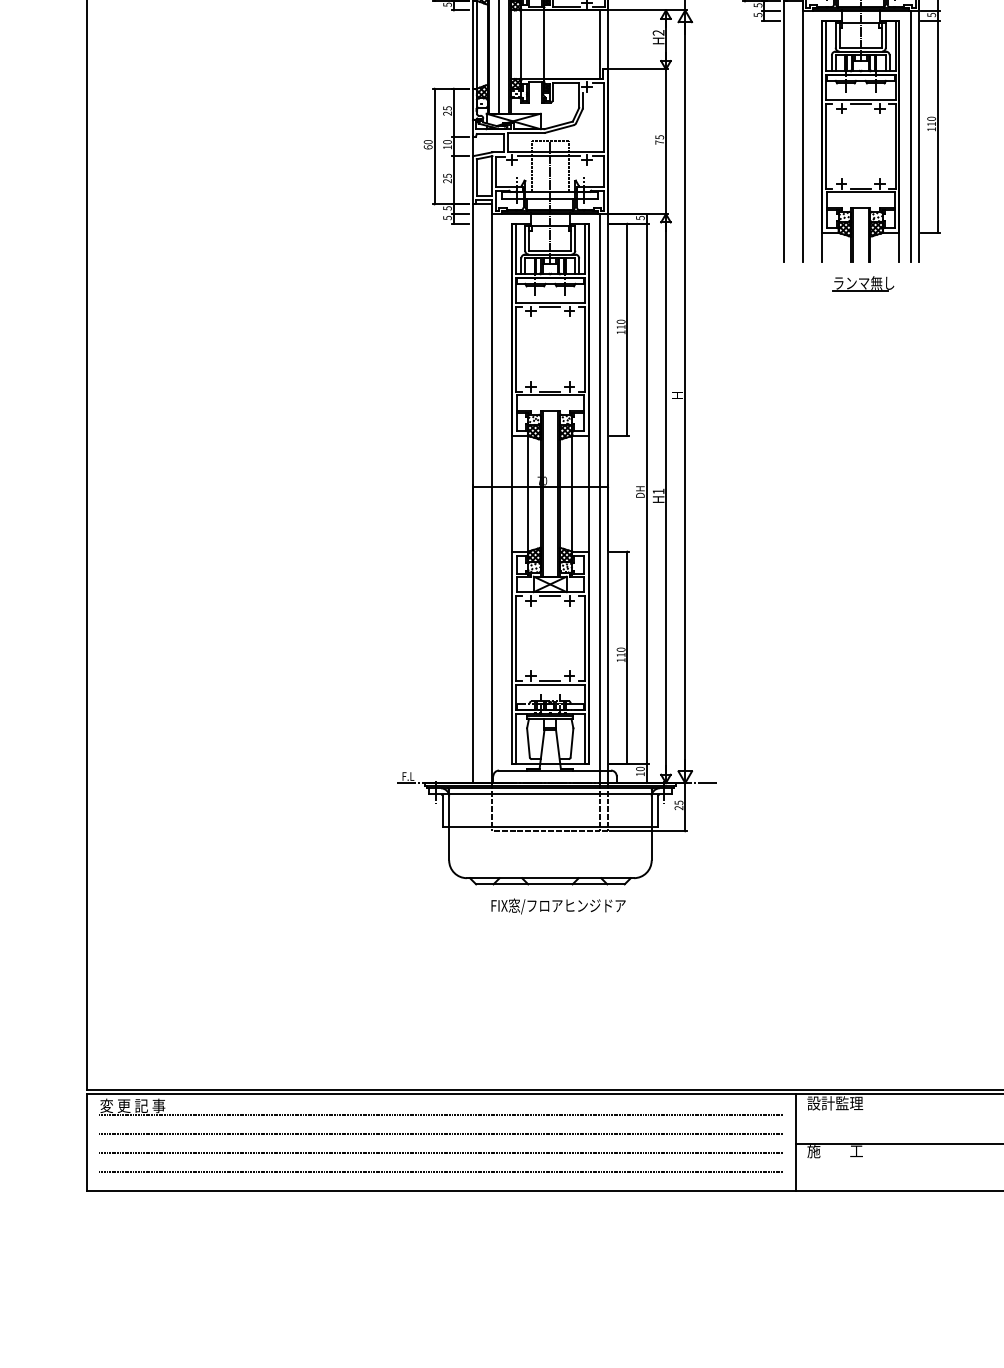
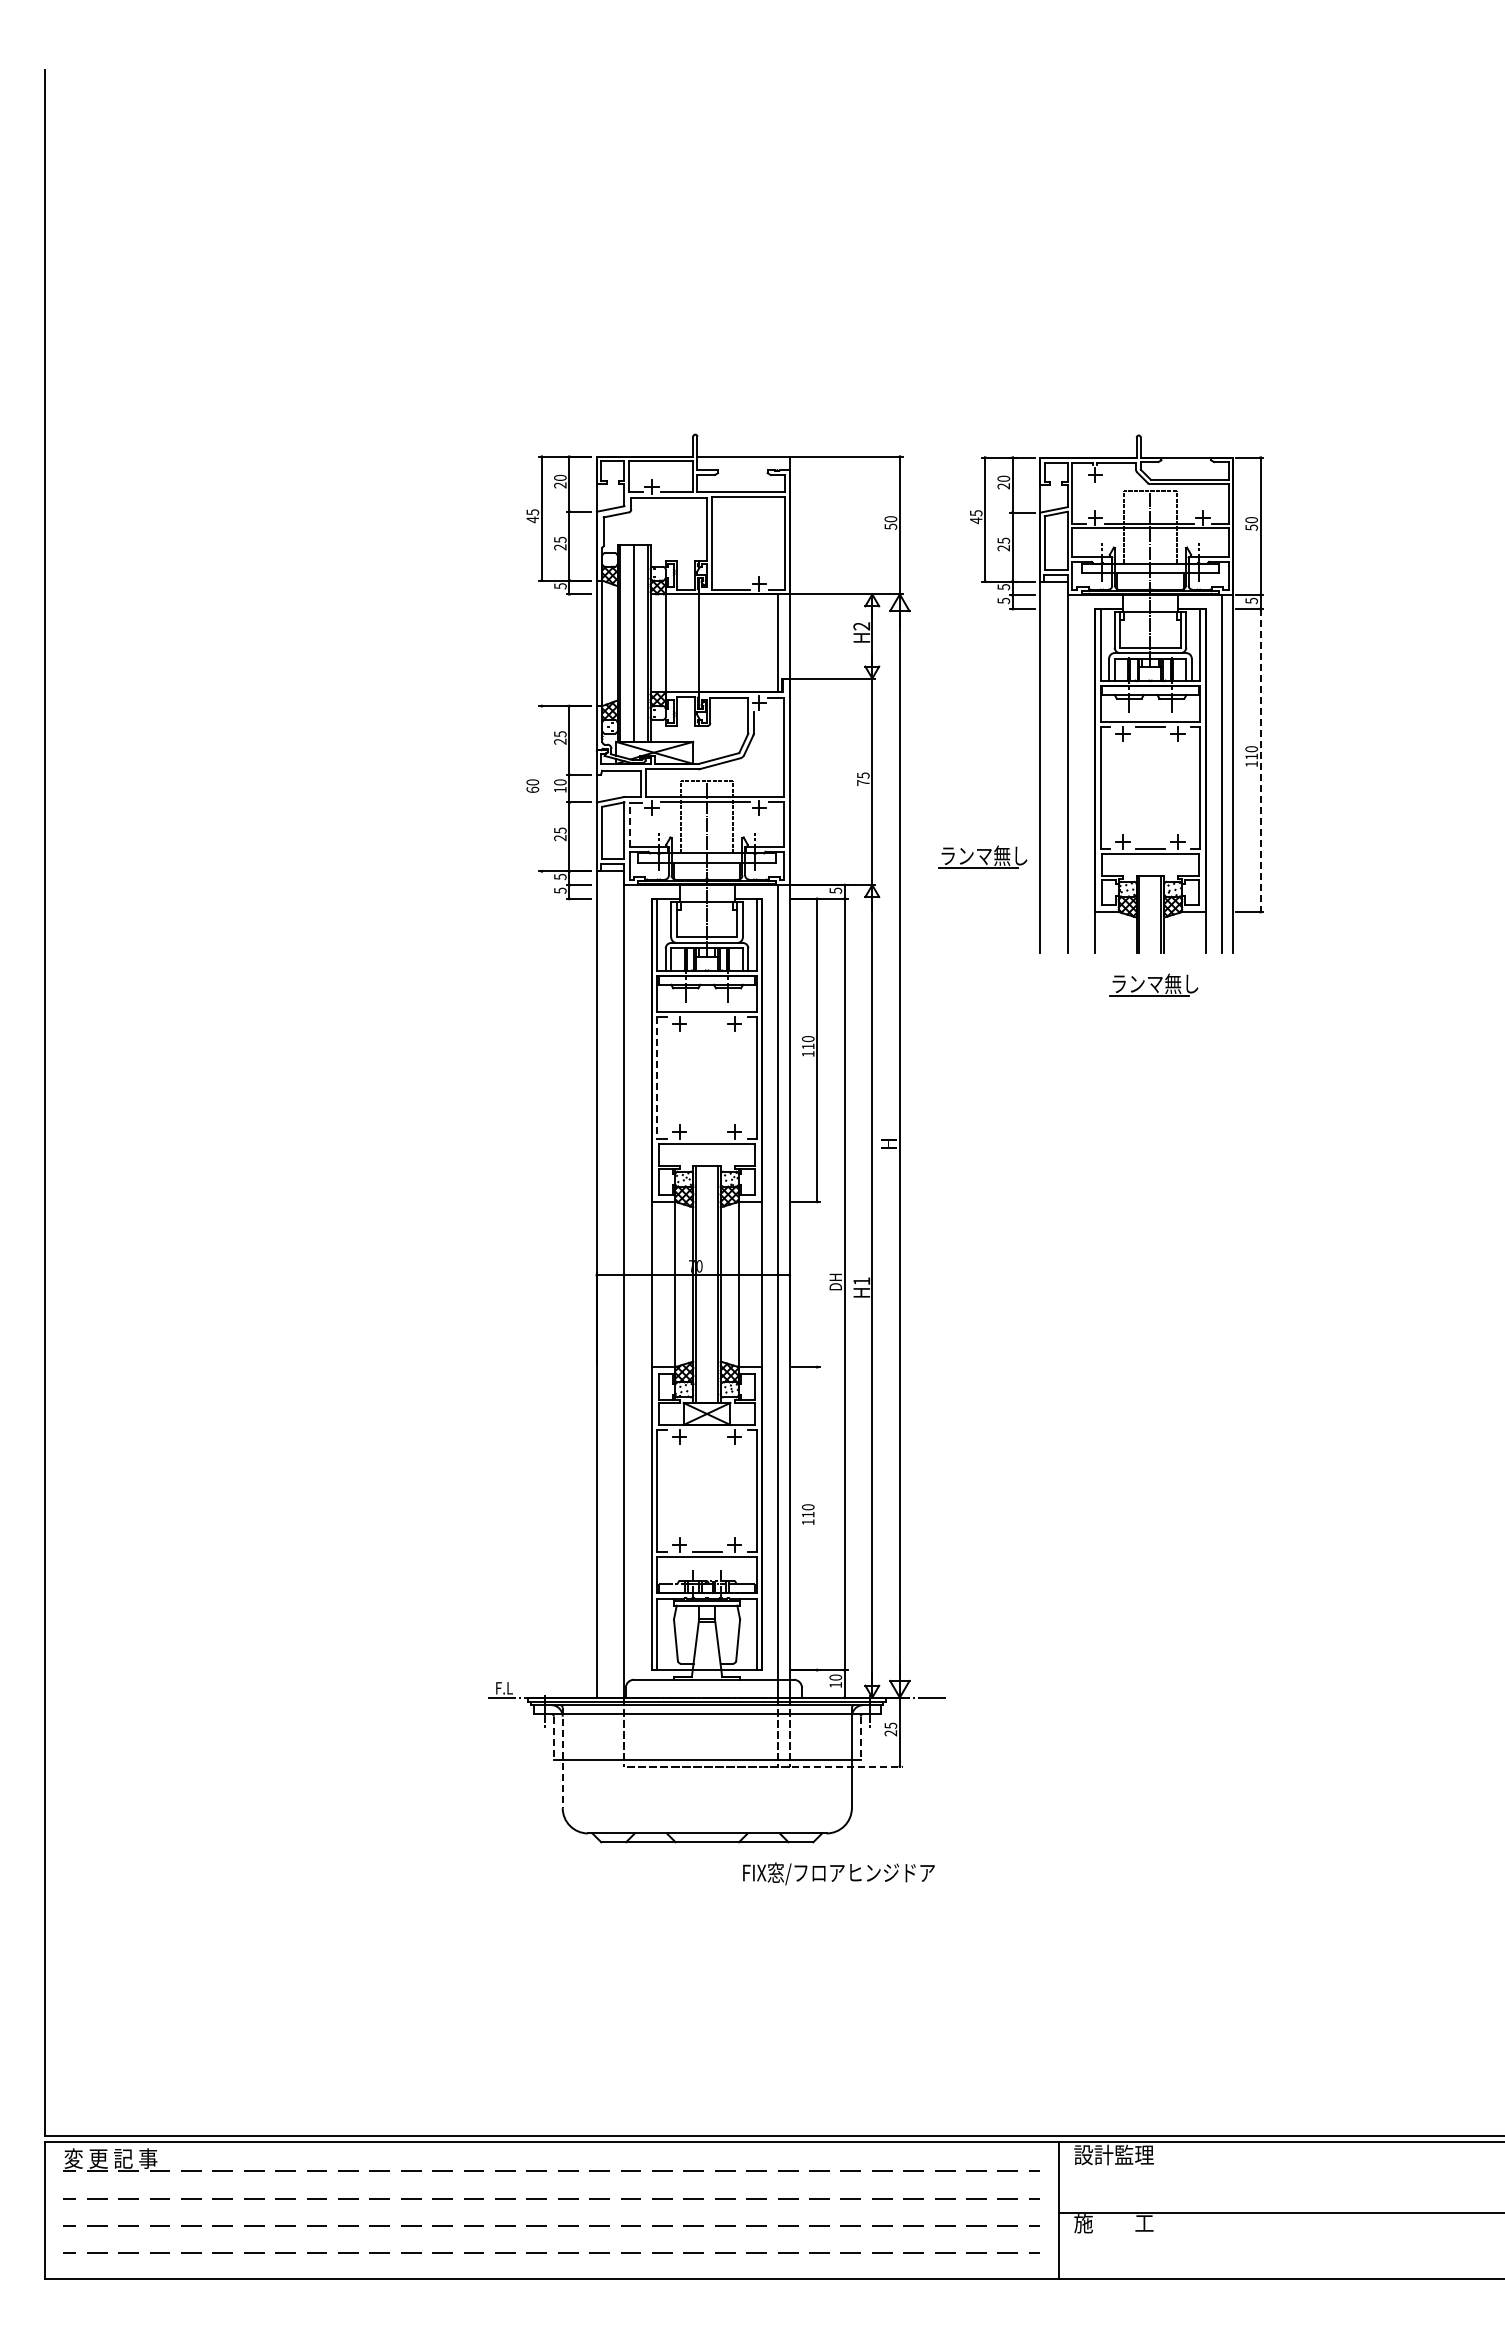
line: (937, 127) -> (1260, 761), solid -> dashed
line: (434, 146) -> (541, 788), removed
line: (495, 171) -> (629, 824), solid -> dashed
part: (743, 194) -> (982, 856), added
line: (549, 306) -> (706, 1017), removed
line: (515, 348) -> (657, 1077), solid -> dashed
line: (549, 391) -> (706, 1138), removed
line: (549, 596) -> (706, 1430), removed
line: (627, 657) -> (817, 1518), removed
line: (442, 811) -> (553, 1738), solid -> dashed
line: (657, 811) -> (860, 1738), solid -> dashed
line: (449, 825) -> (562, 1758), solid -> dashed
line: (649, 831) -> (848, 1766), solid -> dashed
text: (558, 906) -> (838, 1873), moved

